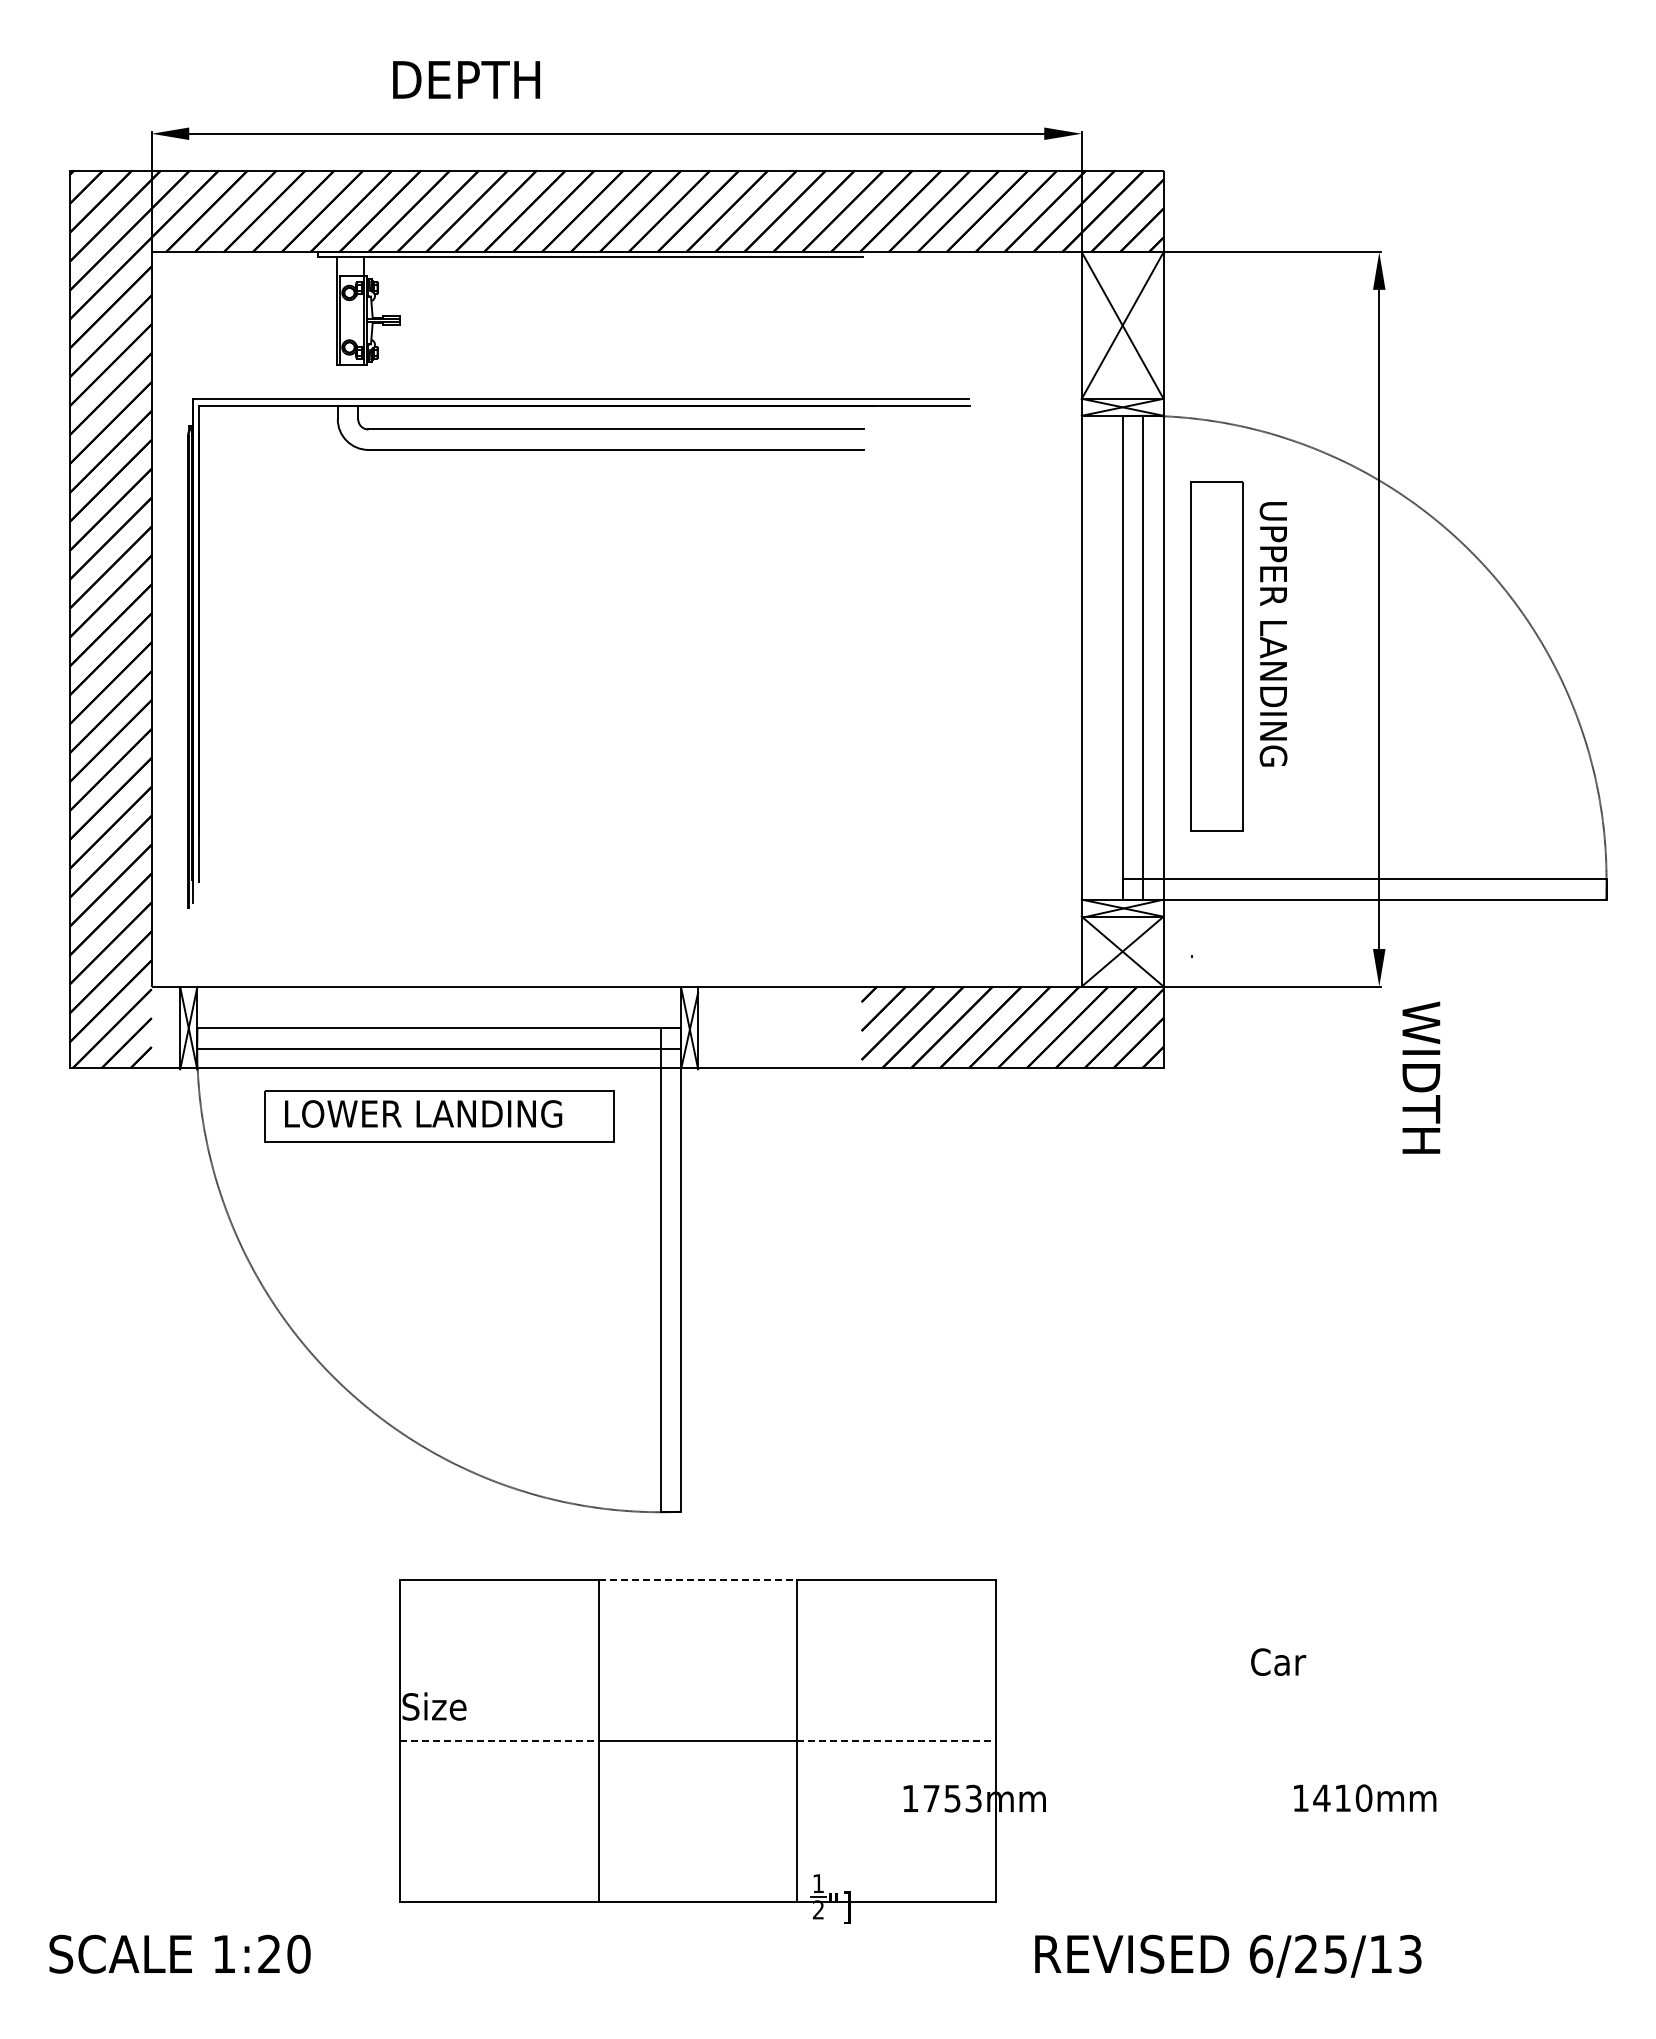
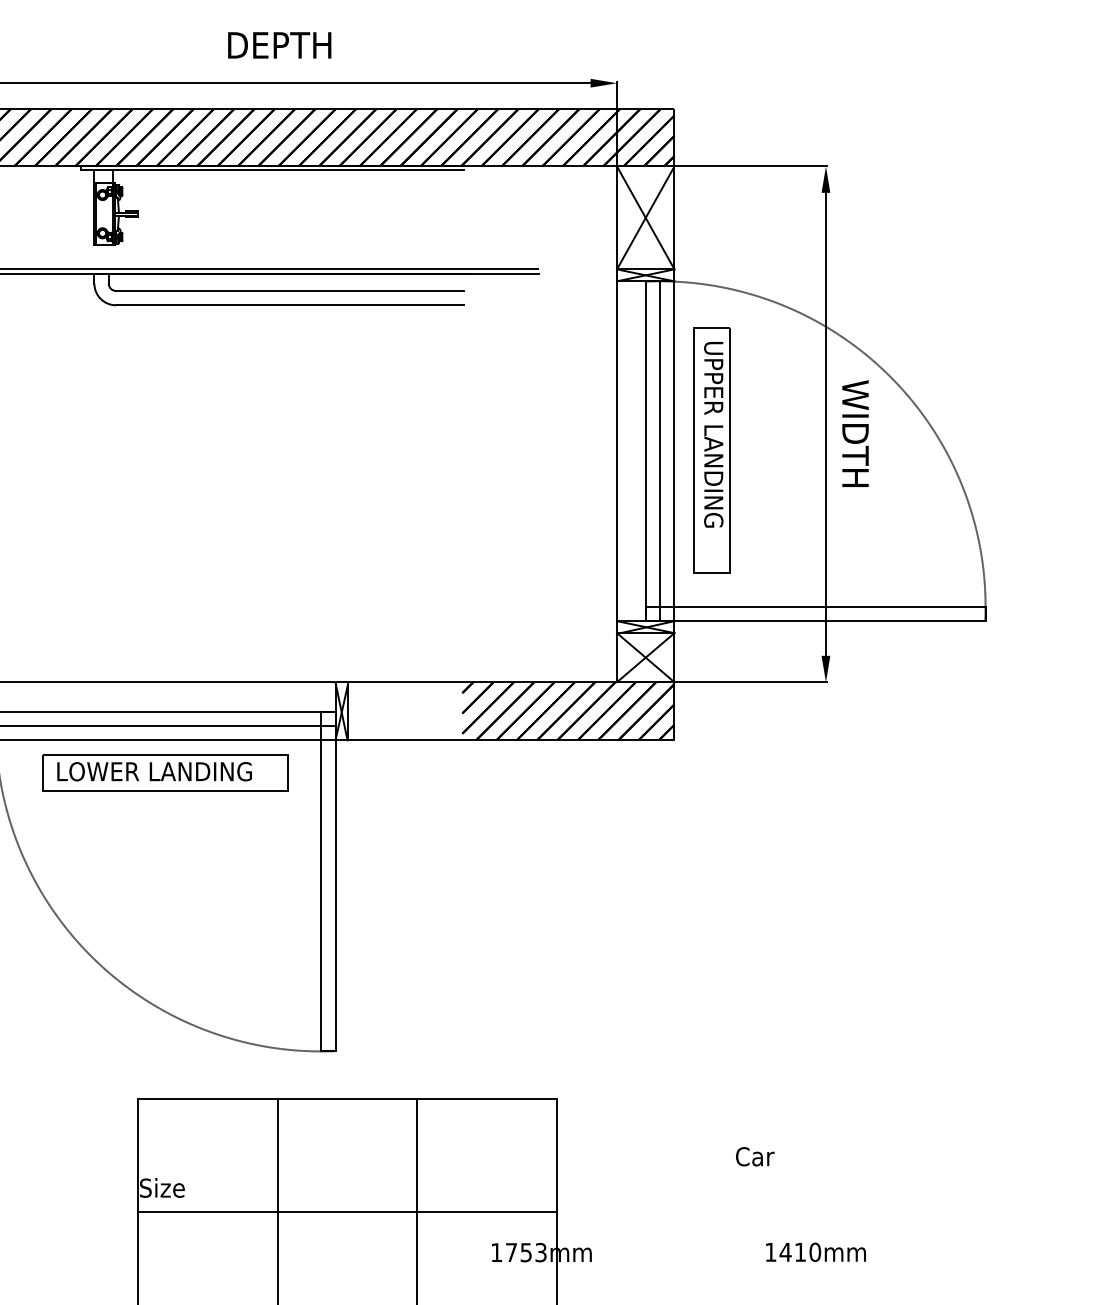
text: (466, 79) -> (279, 45), moved
text: (1273, 634) -> (713, 434), moved
text: (1421, 1077) -> (855, 433), moved
line: (698, 1579) -> (347, 1098), dashed -> solid
line: (500, 1740) -> (208, 1211), dashed -> solid
line: (897, 1740) -> (487, 1211), dashed -> solid

